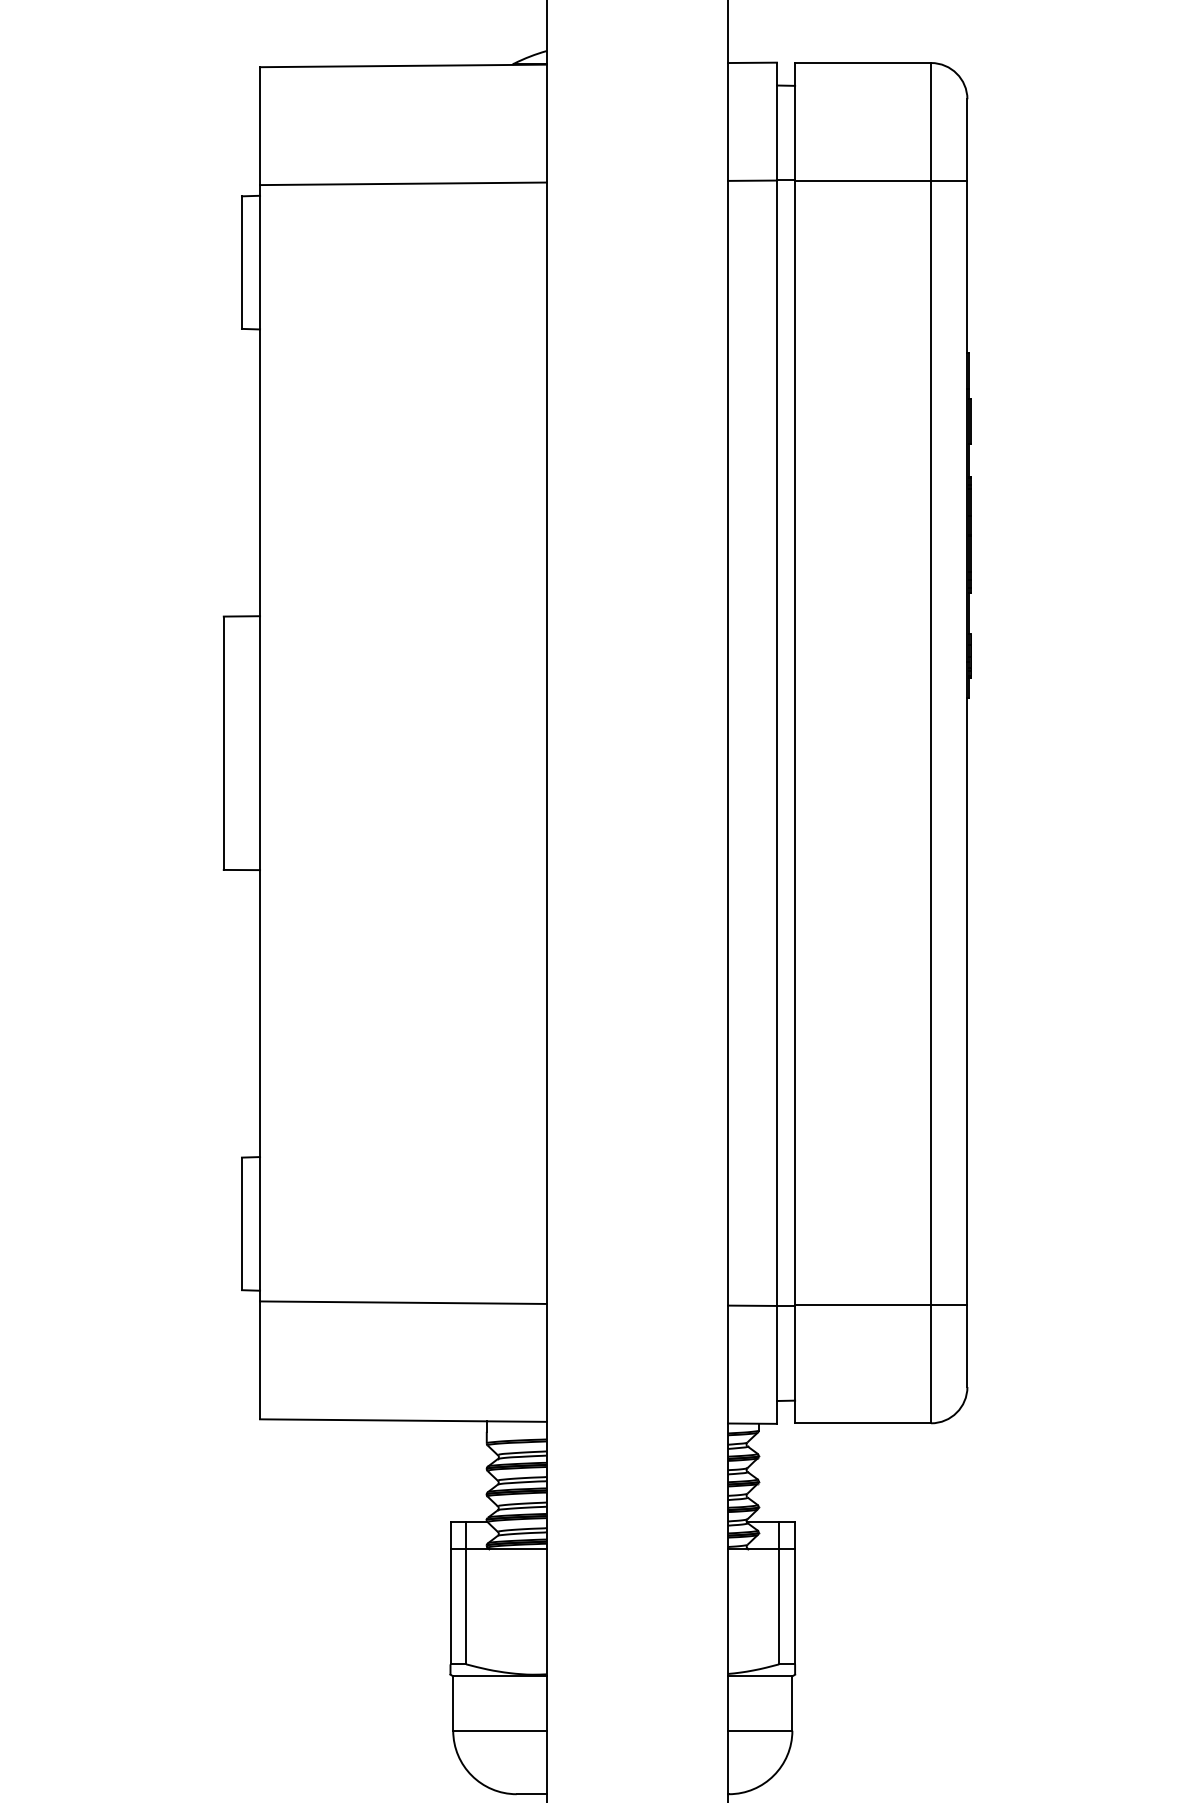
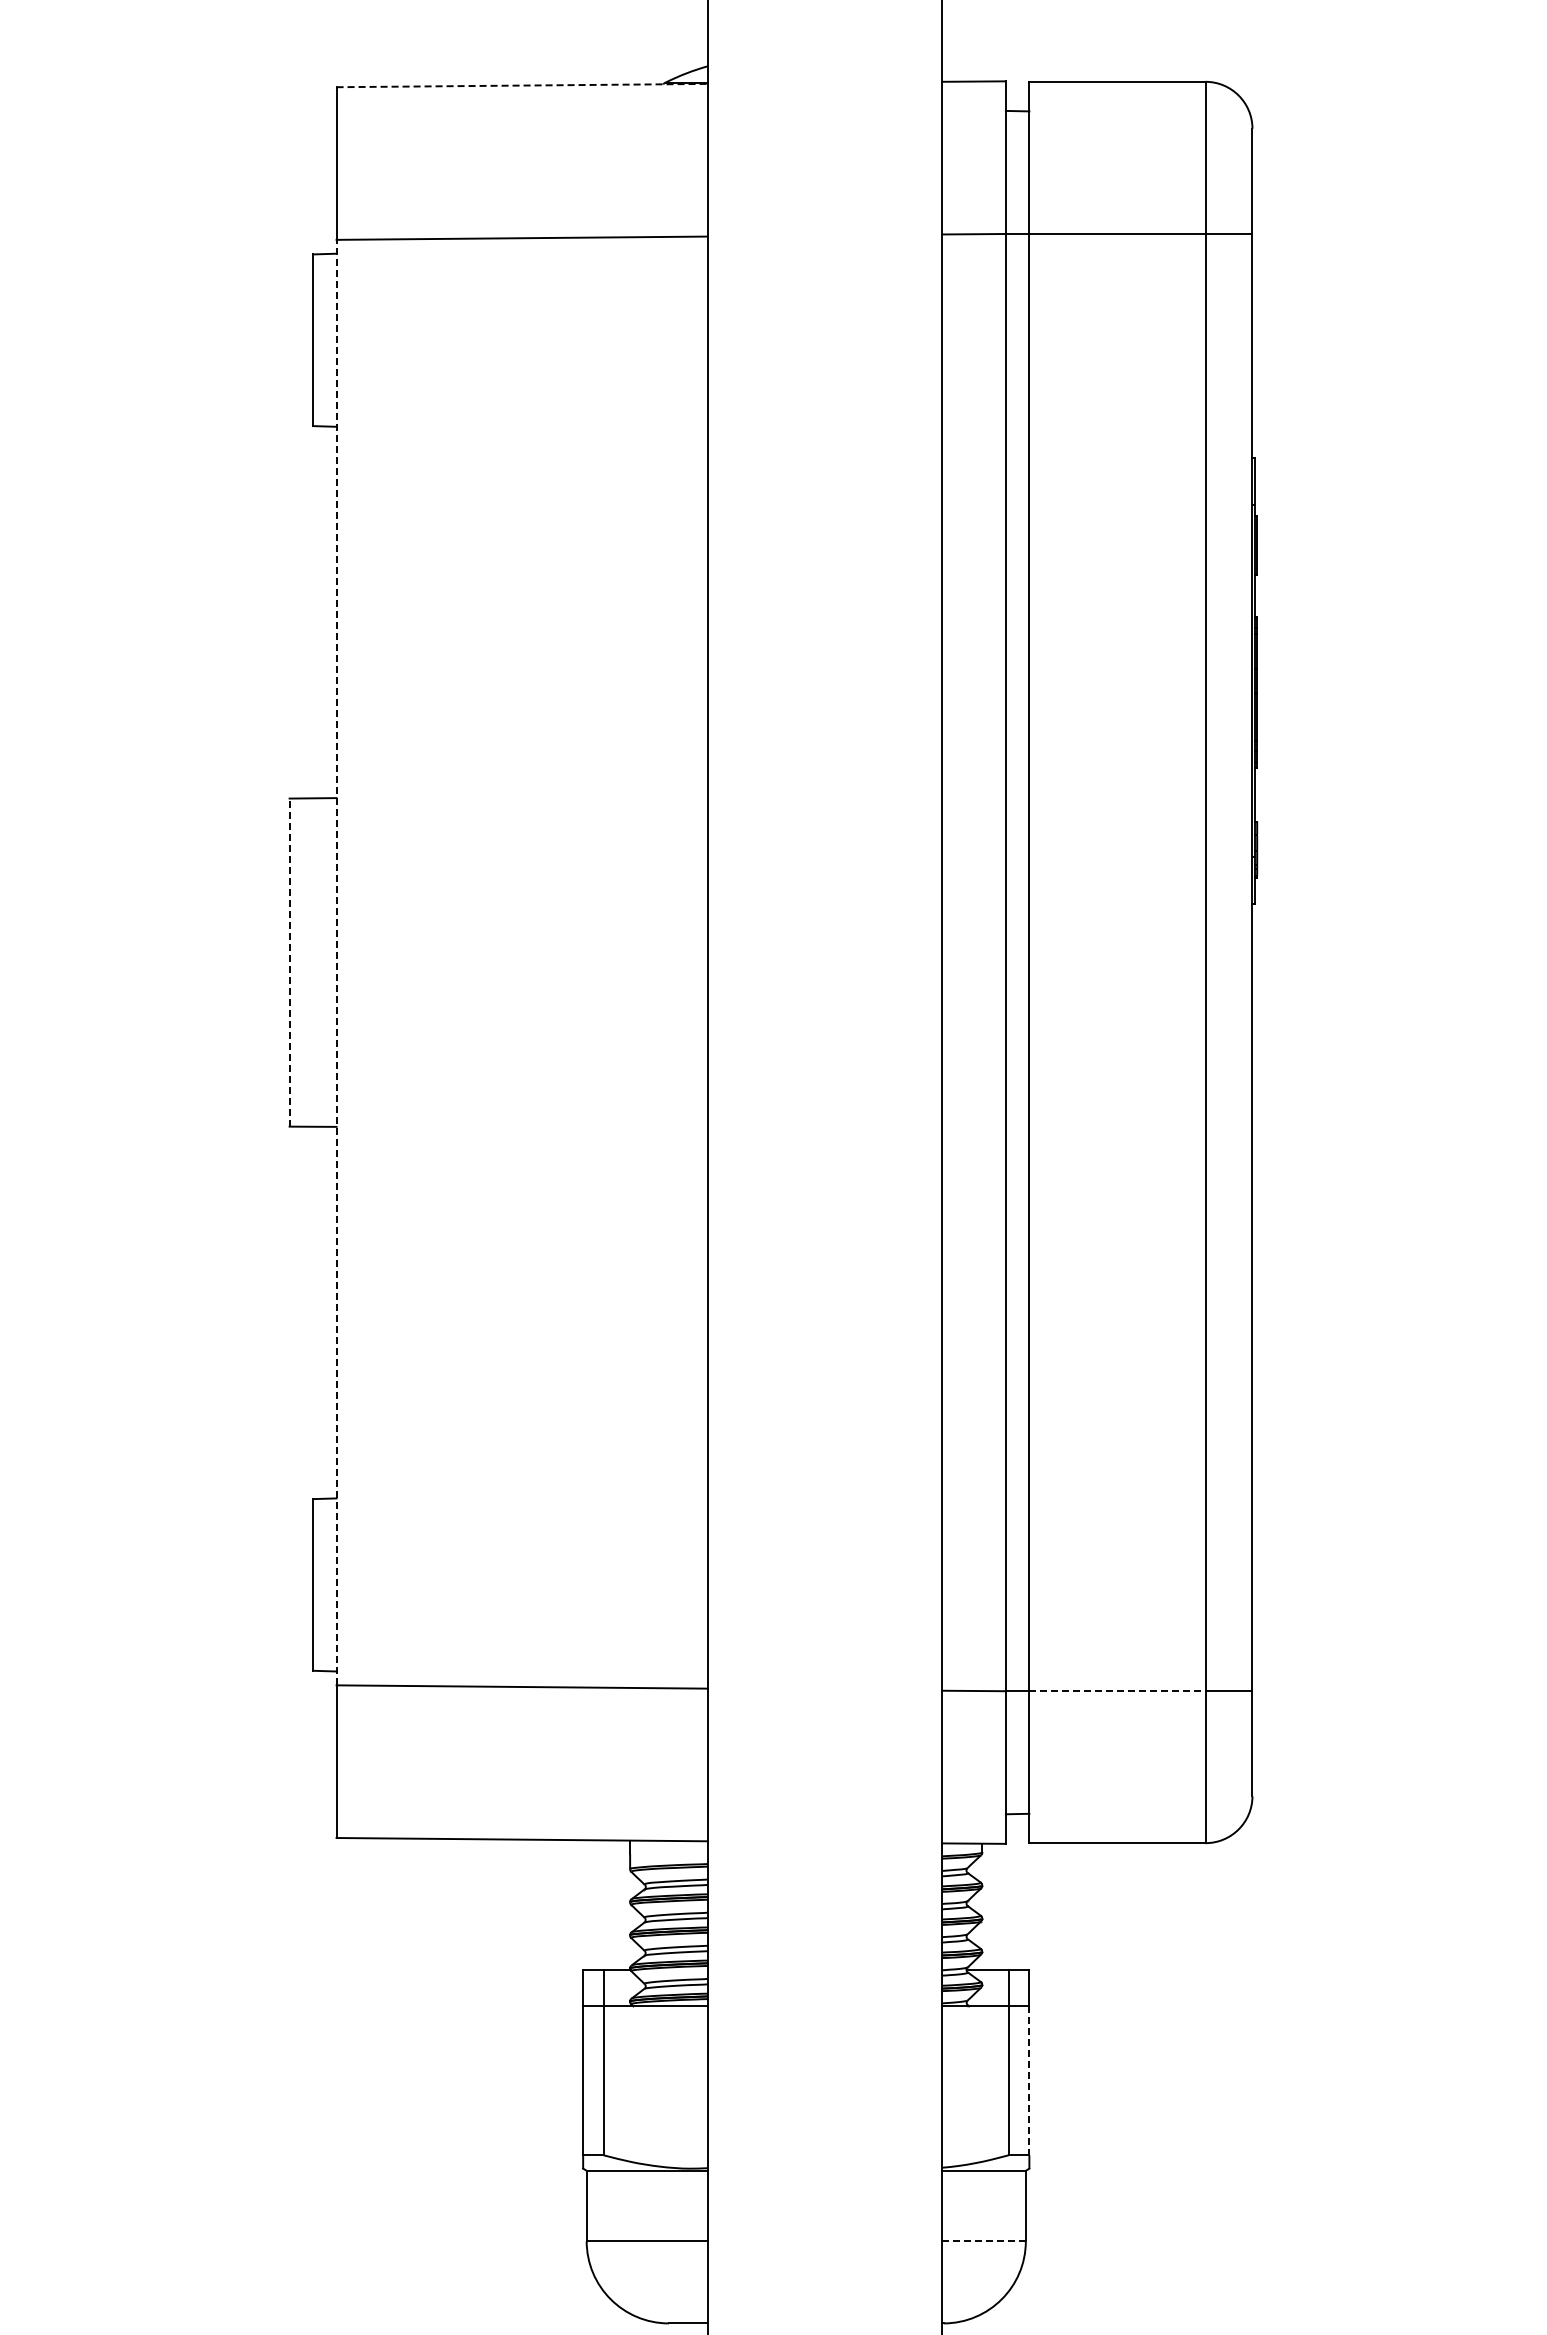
line: (403, 65) -> (522, 85), solid -> dashed
line: (223, 743) -> (289, 962), solid -> dashed
line: (260, 743) -> (336, 962), solid -> dashed
line: (863, 1305) -> (1117, 1690), solid -> dashed
line: (795, 1607) -> (1029, 2081), solid -> dashed
line: (760, 1730) -> (984, 2241), solid -> dashed

